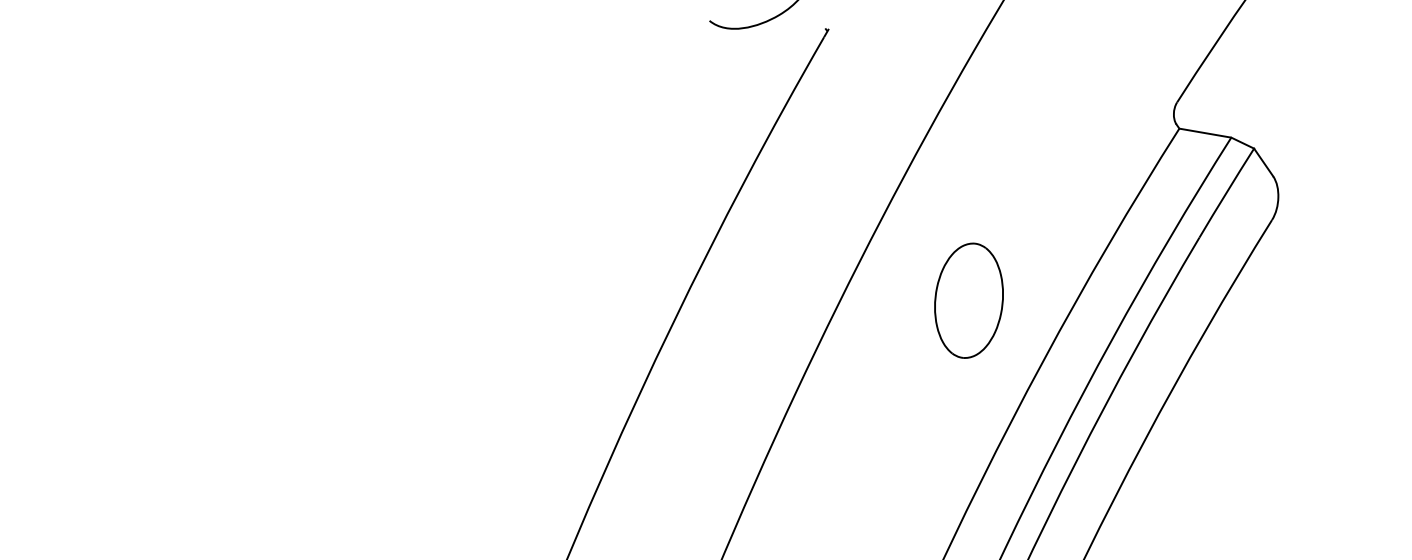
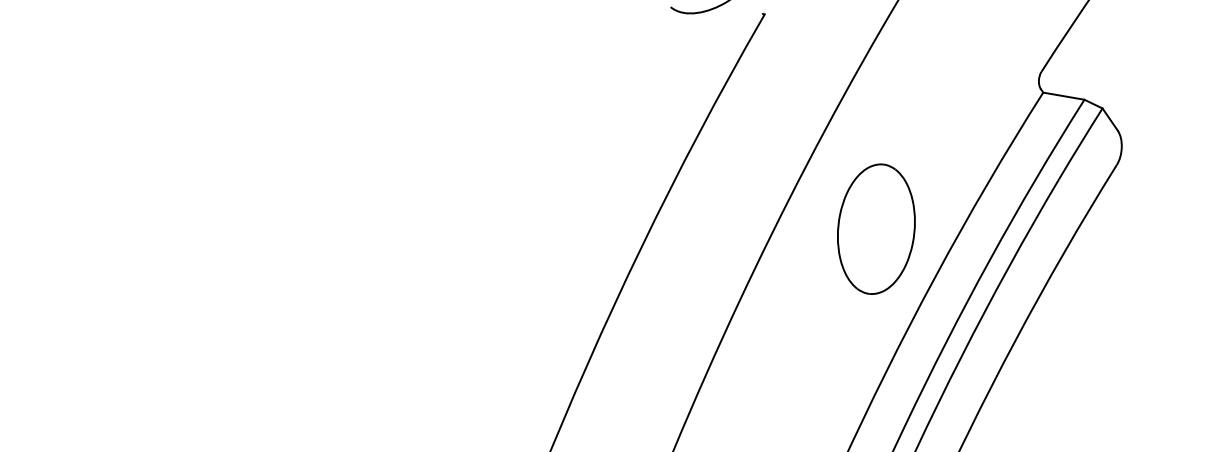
part: (969, 299) -> (876, 228), size x1.43

